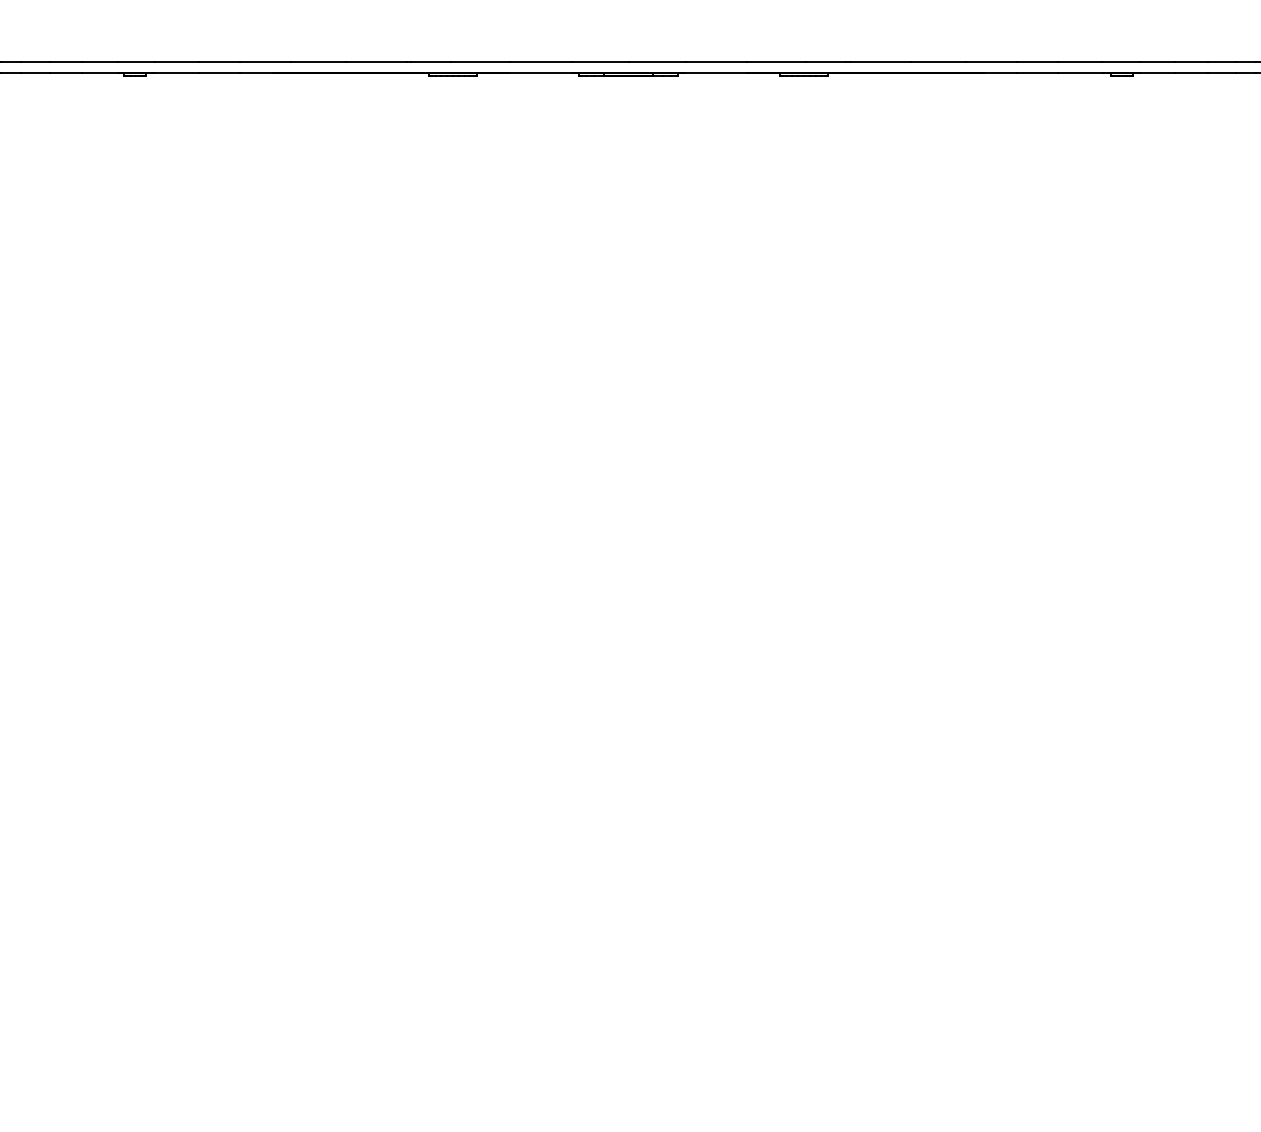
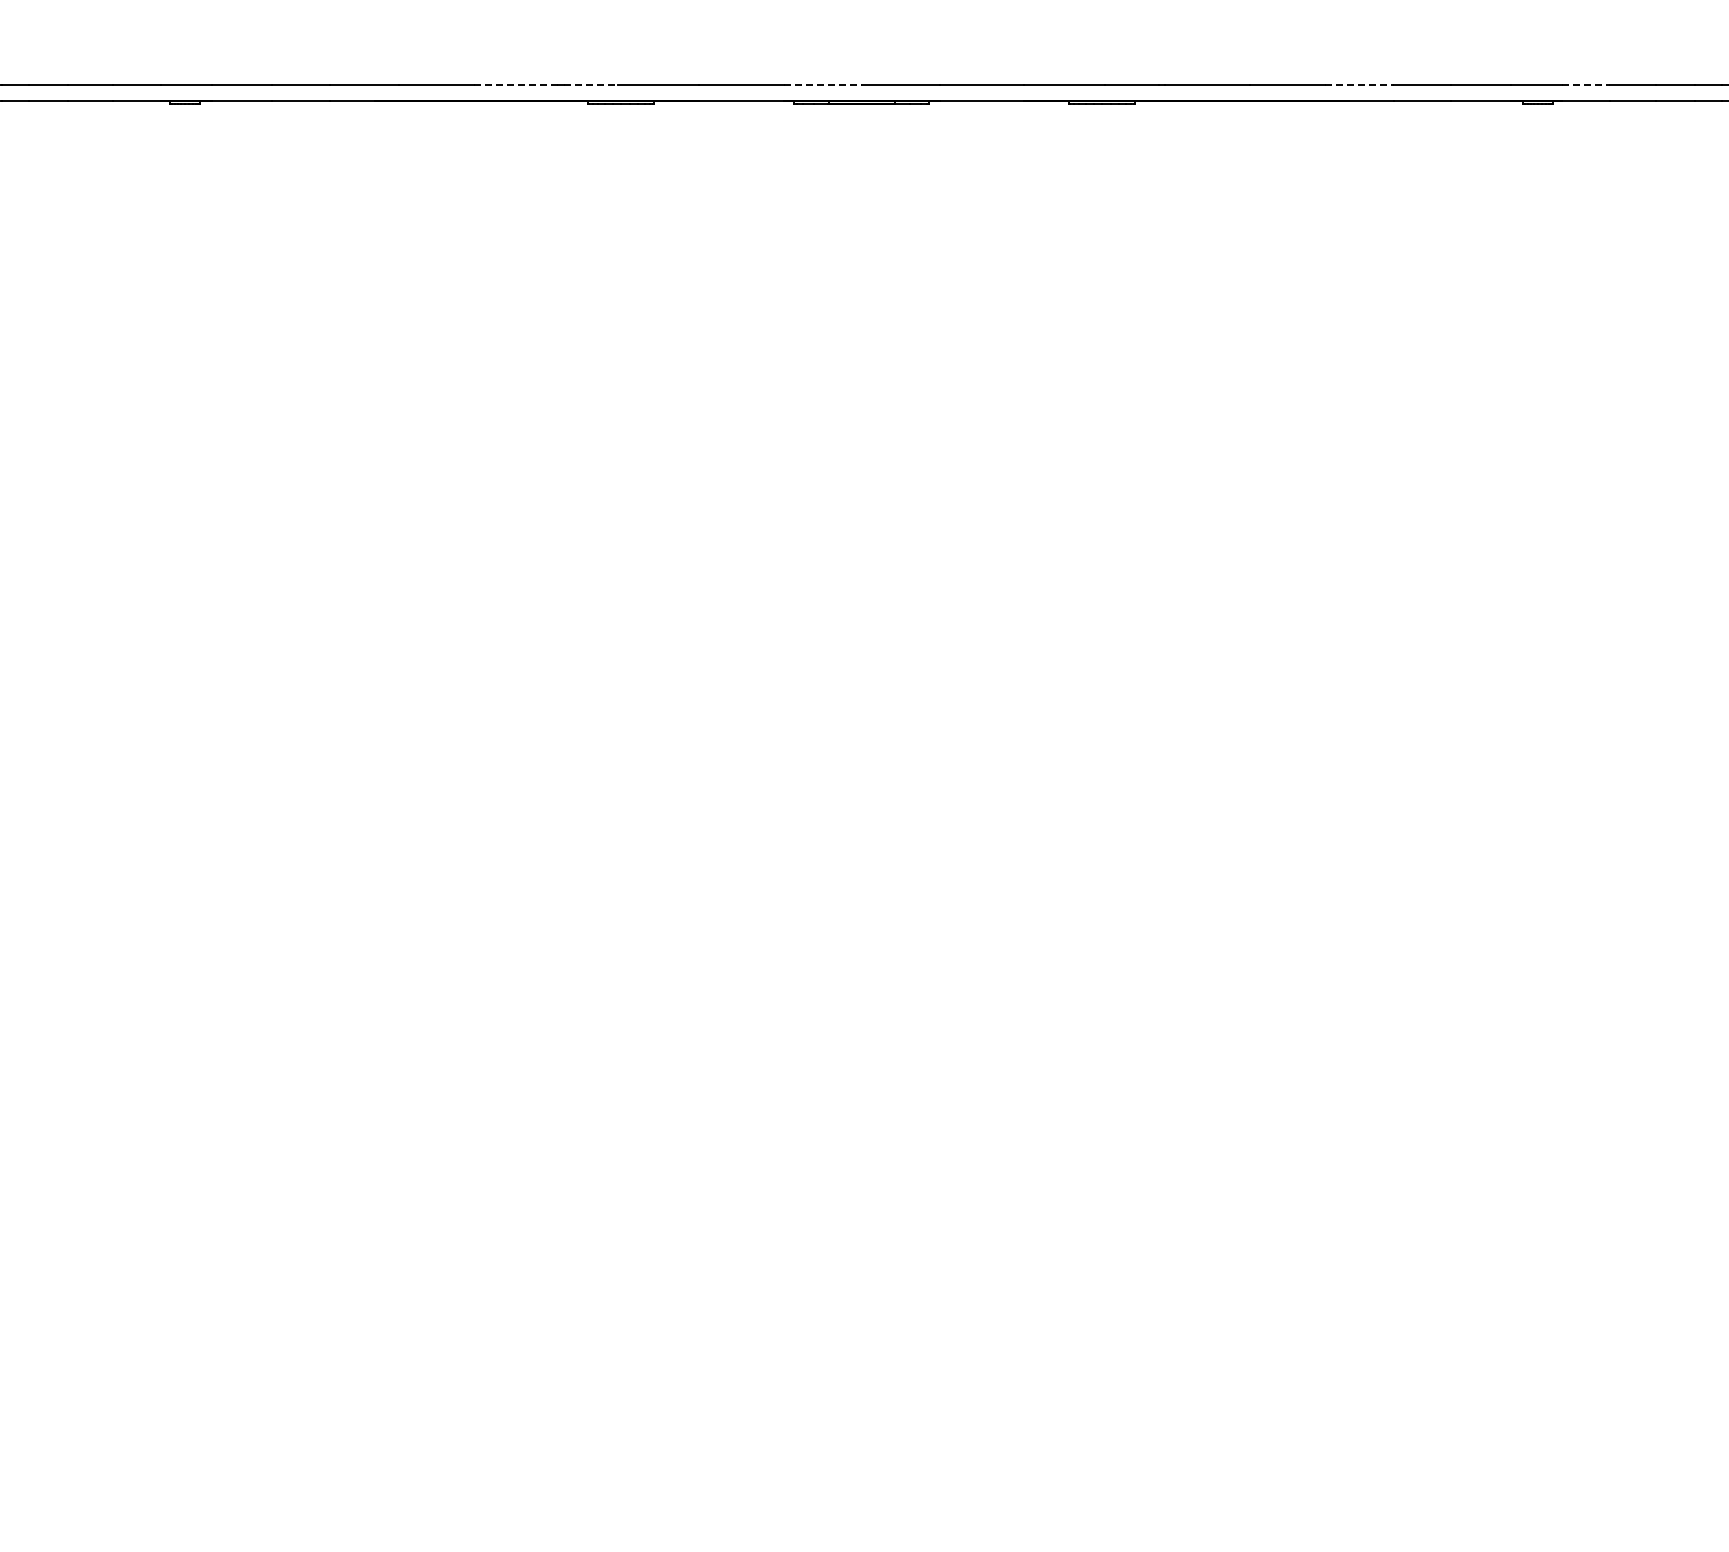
line: (376, 62) -> (516, 85), solid -> dashed
line: (431, 62) -> (591, 85), solid -> dashed
line: (600, 62) -> (823, 85), solid -> dashed
line: (991, 62) -> (1359, 85), solid -> dashed
line: (1157, 62) -> (1586, 85), solid -> dashed

